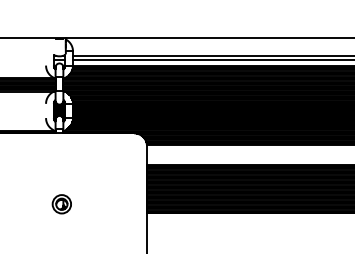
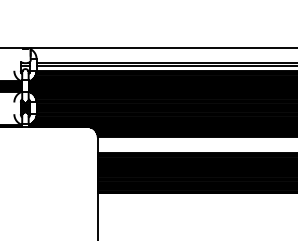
part: (60, 204) -> (26, 185), removed

